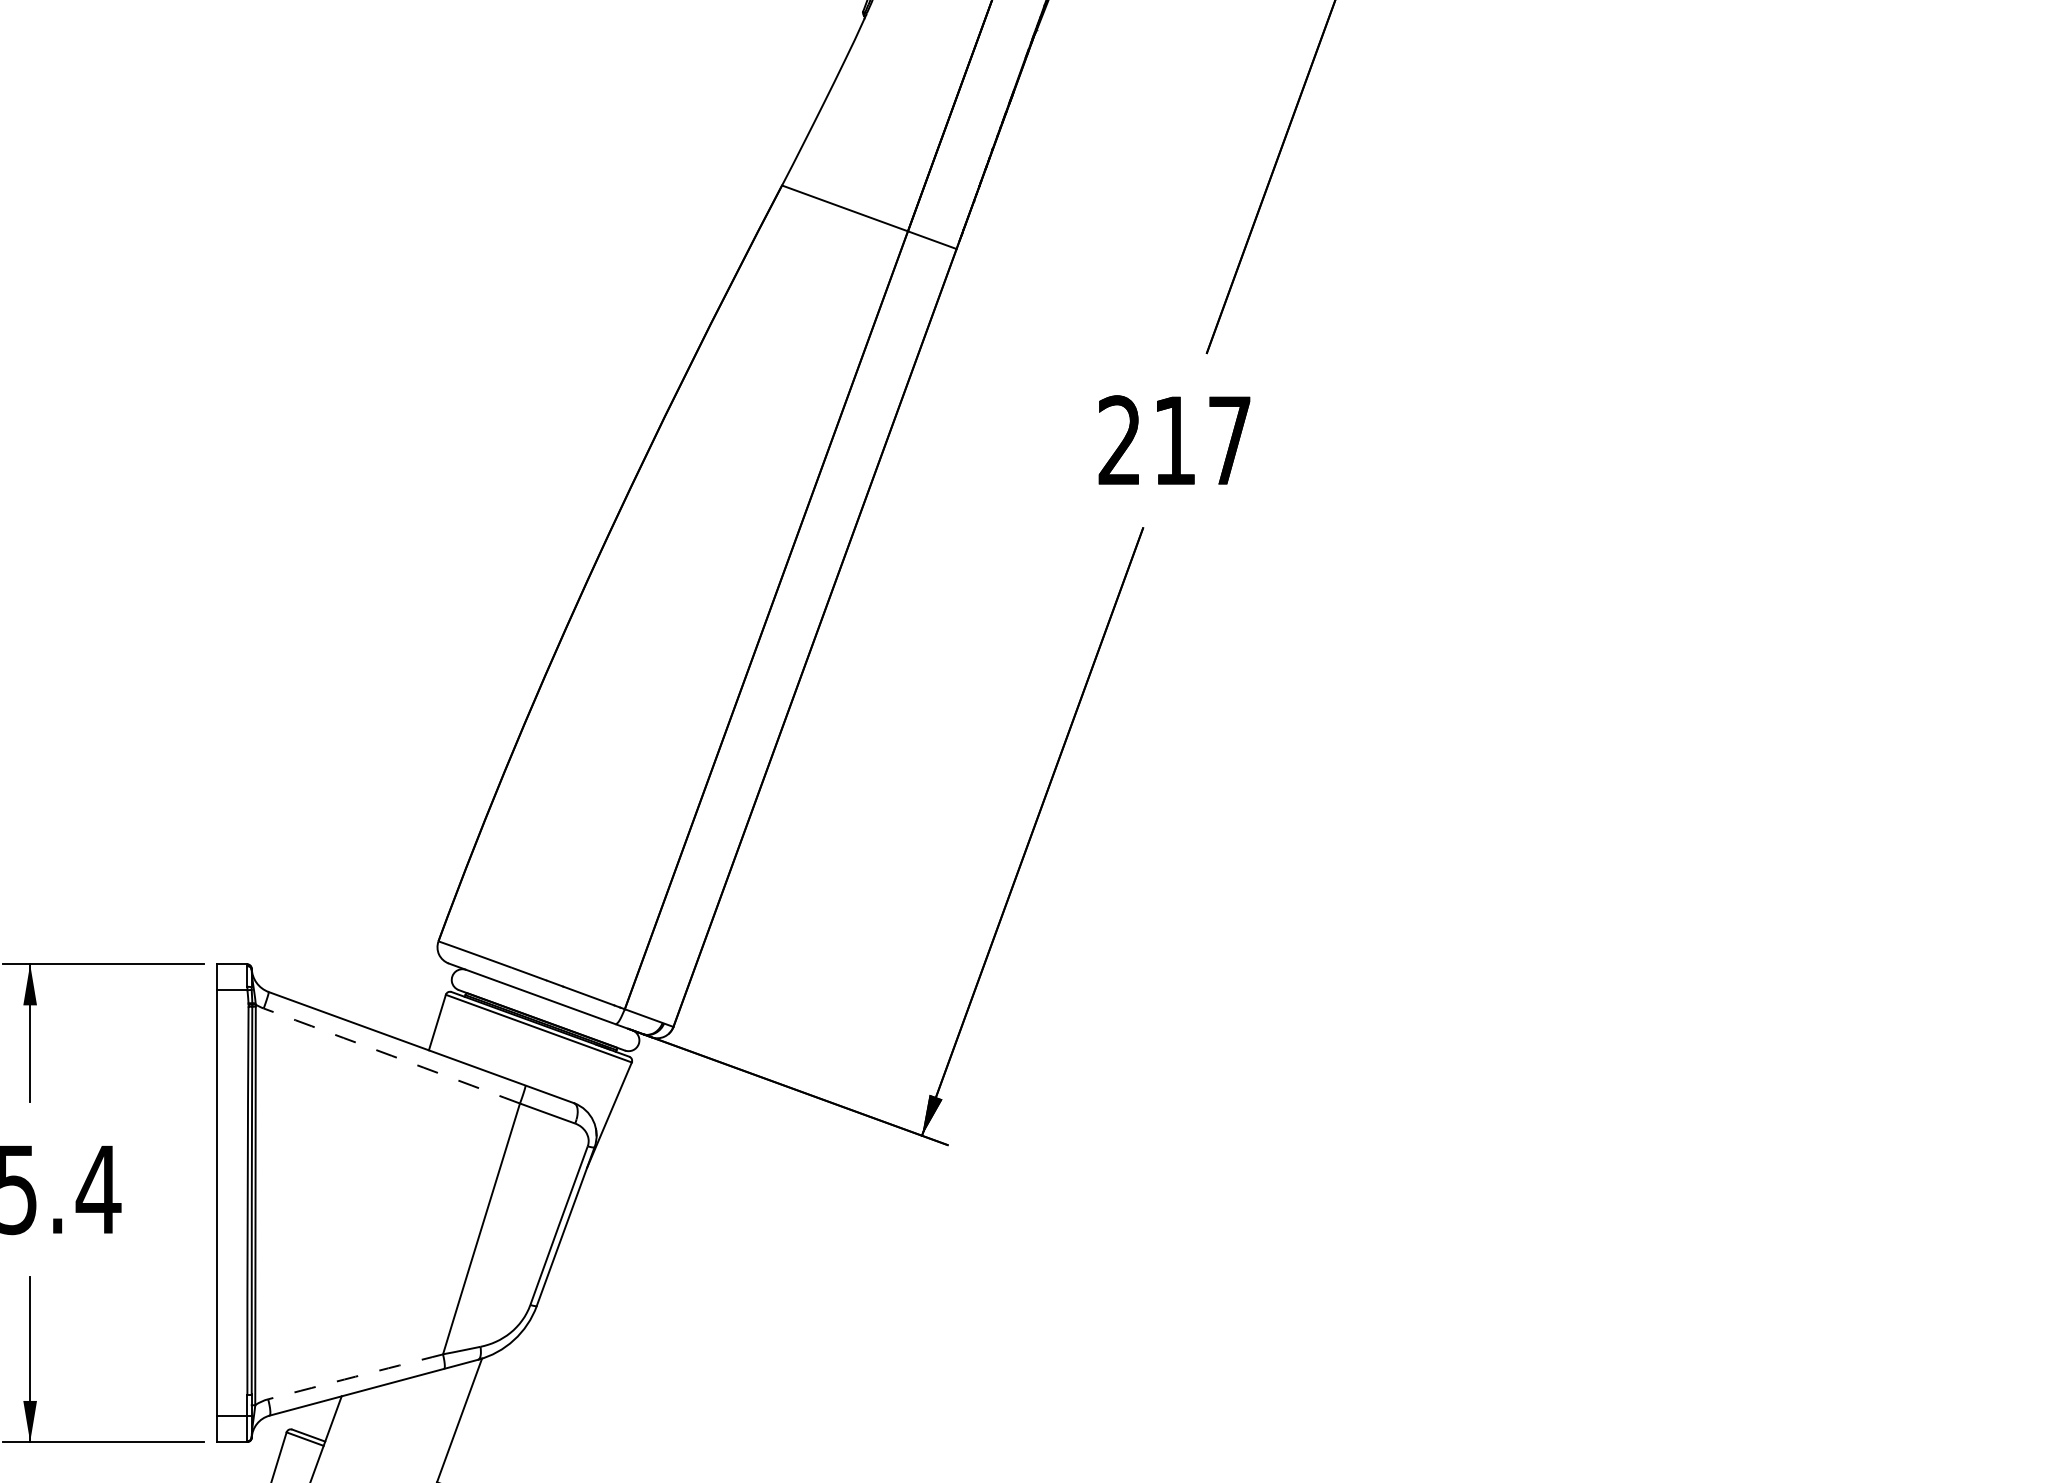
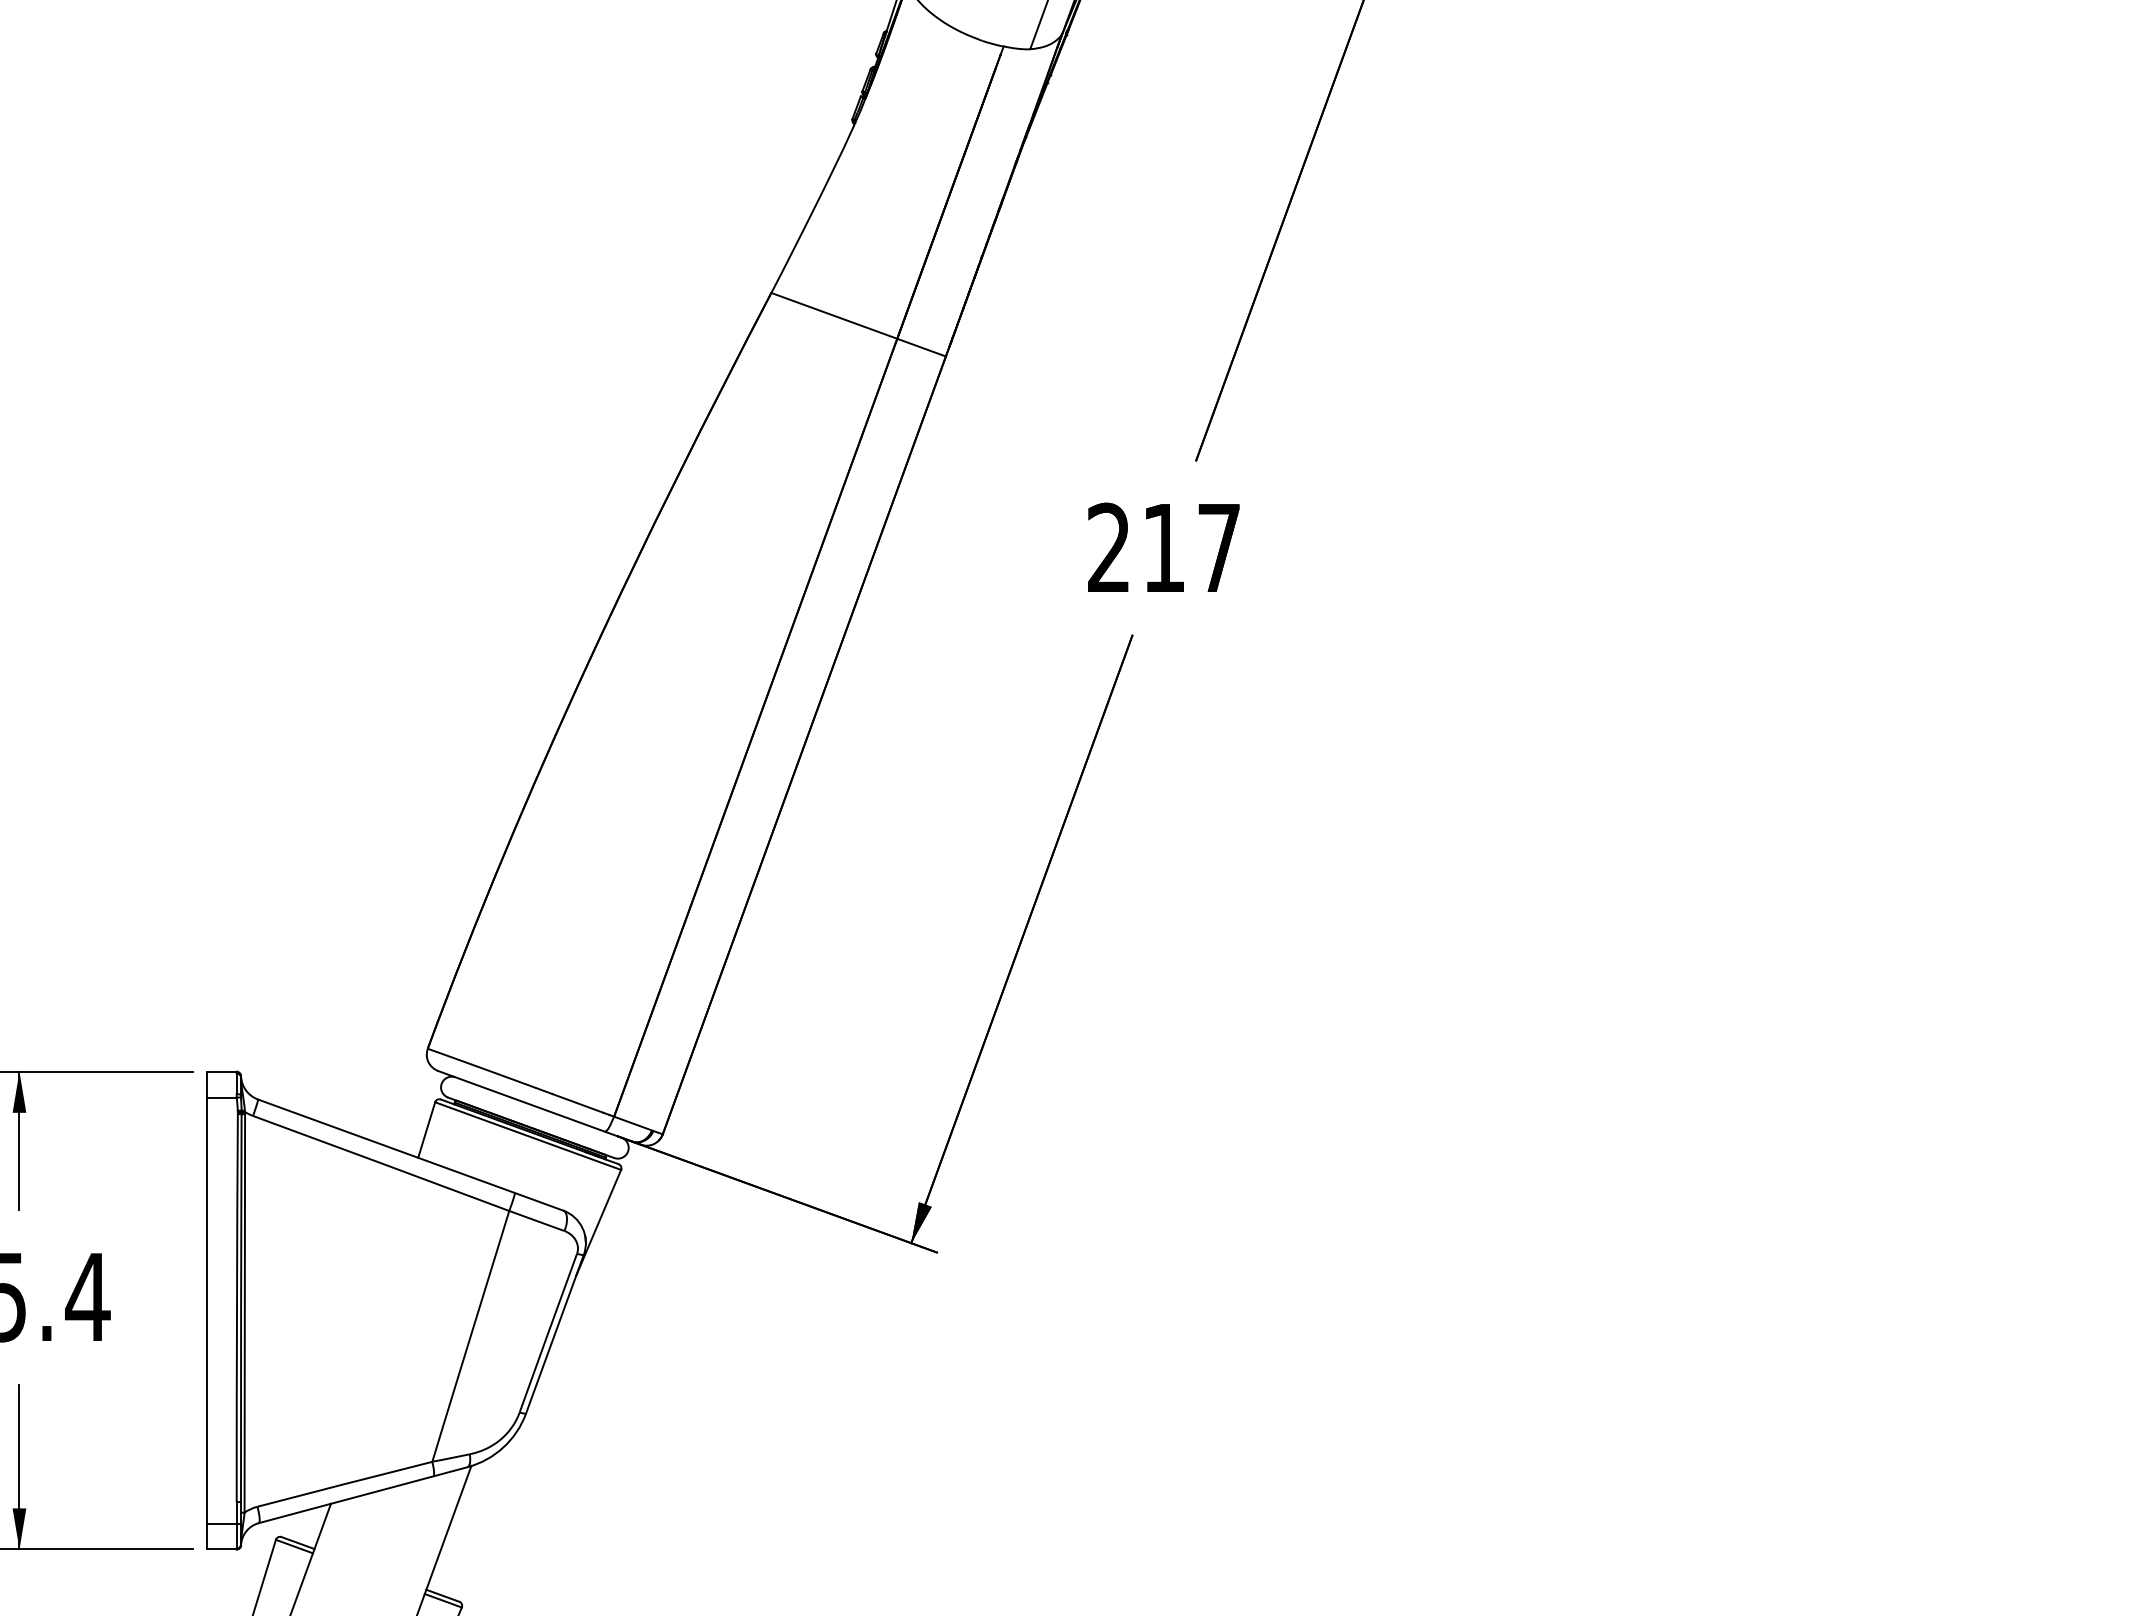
arc: (392, 1056) -> (381, 1163), dashed -> solid
arc: (355, 1377) -> (344, 1484), dashed -> solid

